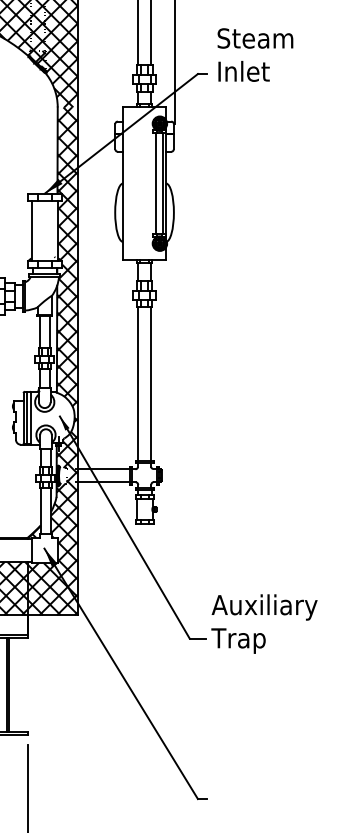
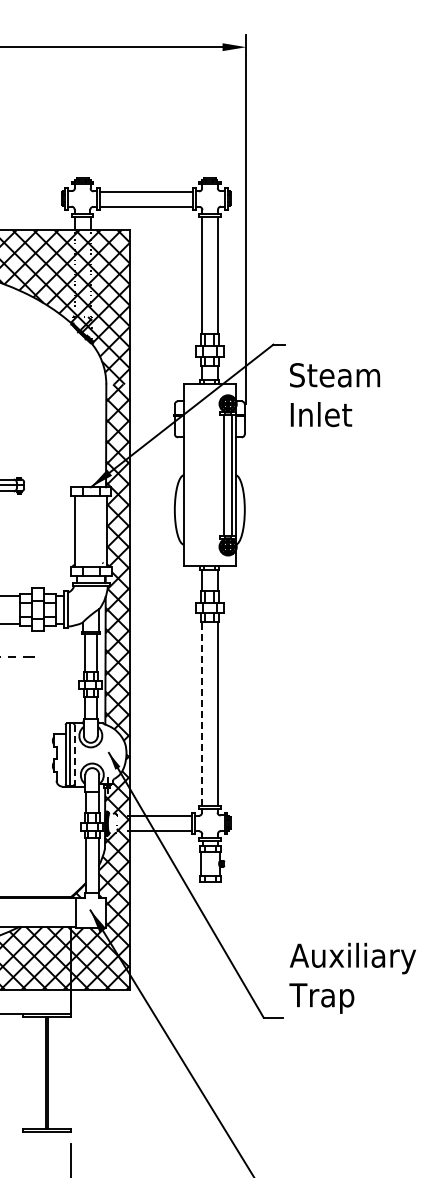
text: (255, 55) -> (335, 395), moved
line: (137, 384) -> (201, 714), solid -> dashed
line: (31, 418) -> (74, 755), solid -> dashed
text: (264, 623) -> (352, 977), moved

